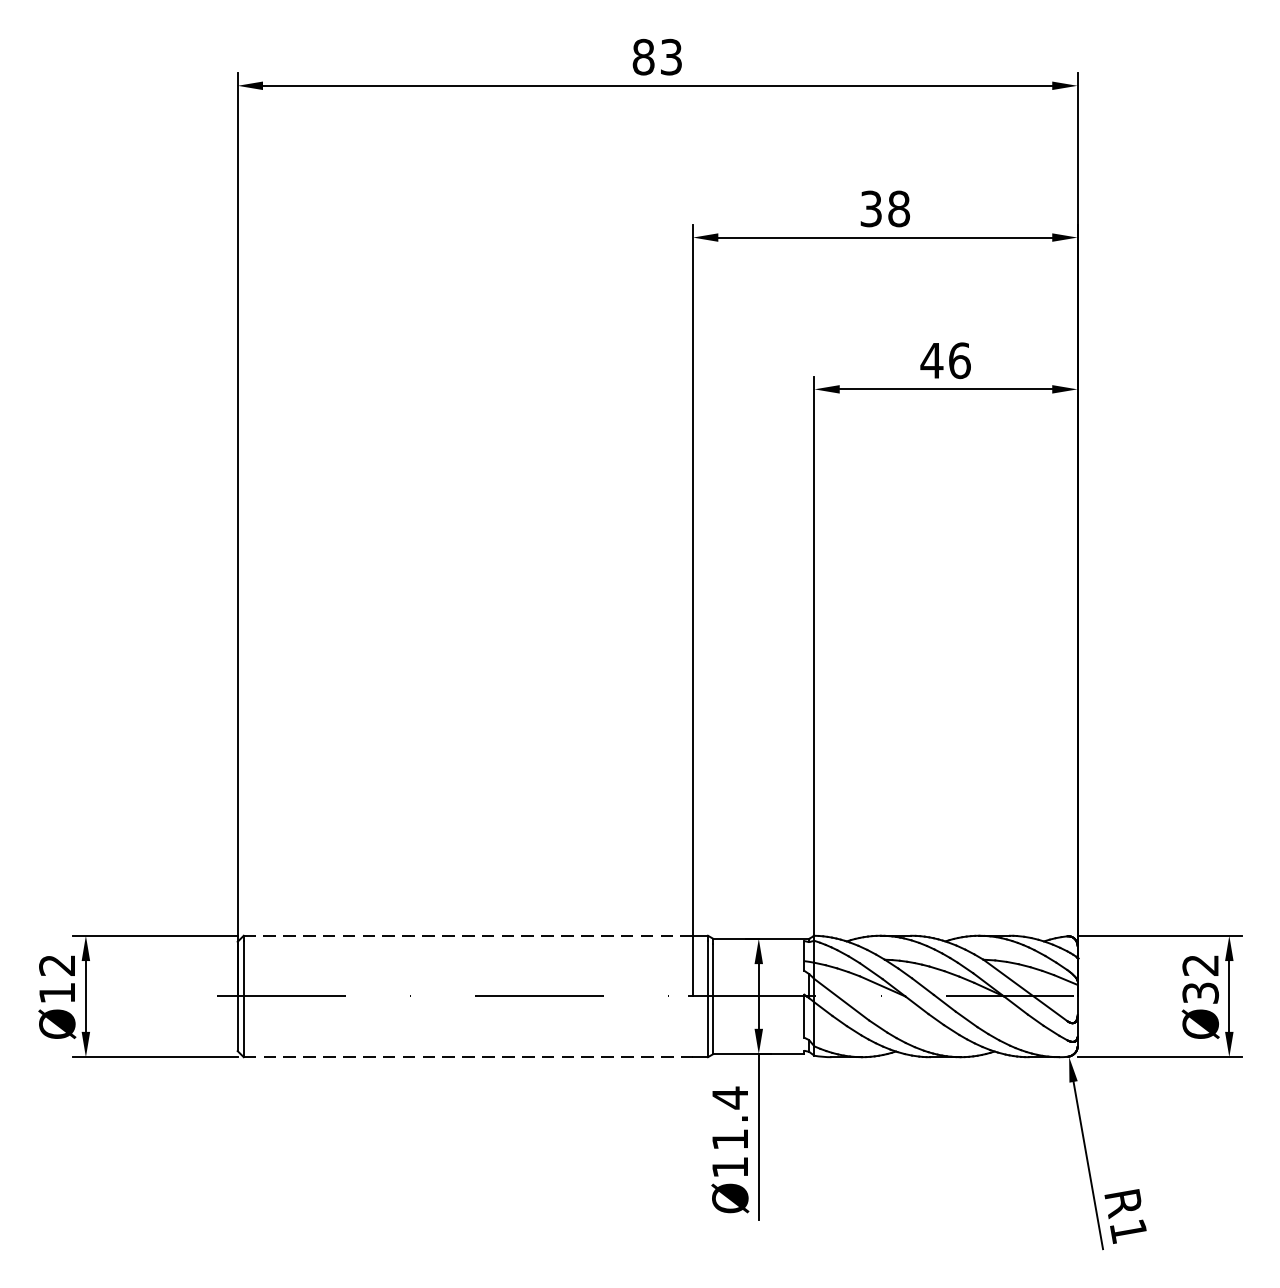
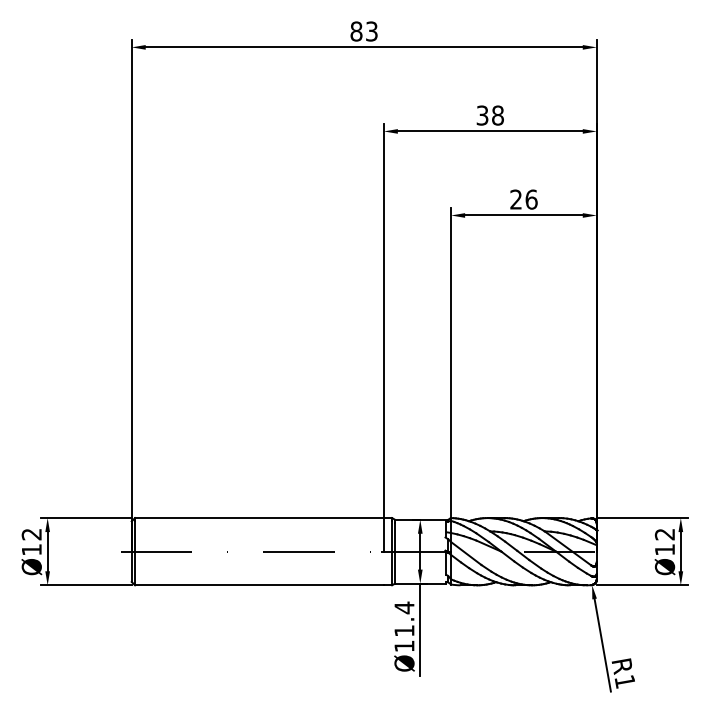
text: (930, 360) -> (515, 199), 46 -> 26
line: (466, 936) -> (258, 518), dashed -> solid
text: (1199, 992) -> (664, 549), Ø32 -> Ø12
line: (468, 1057) -> (259, 585), dashed -> solid

